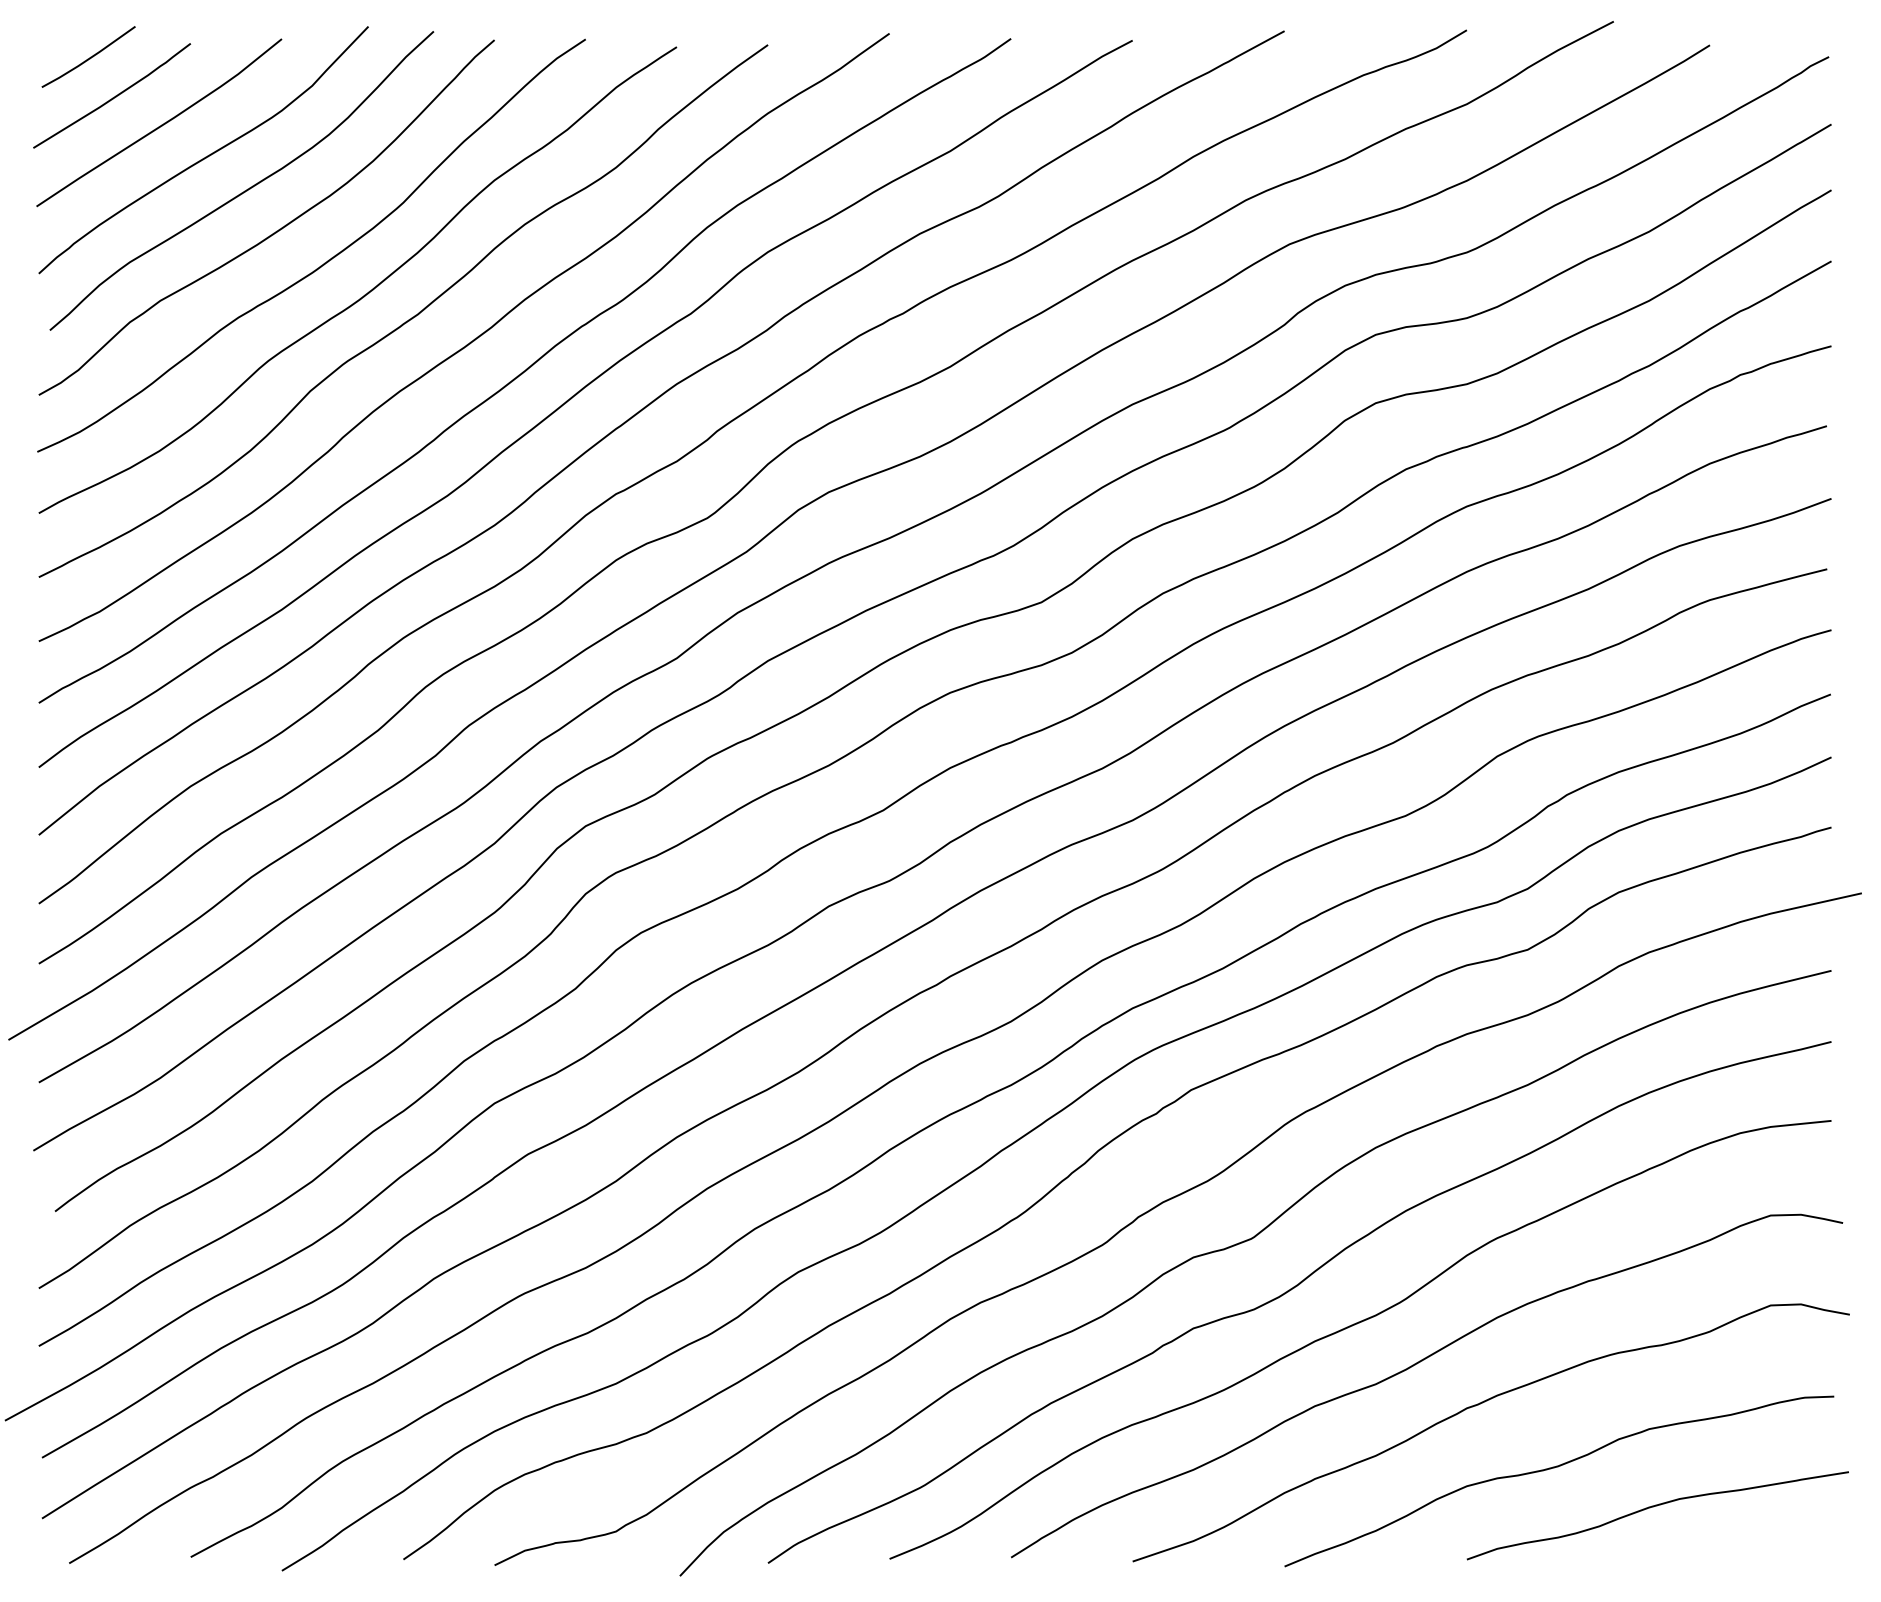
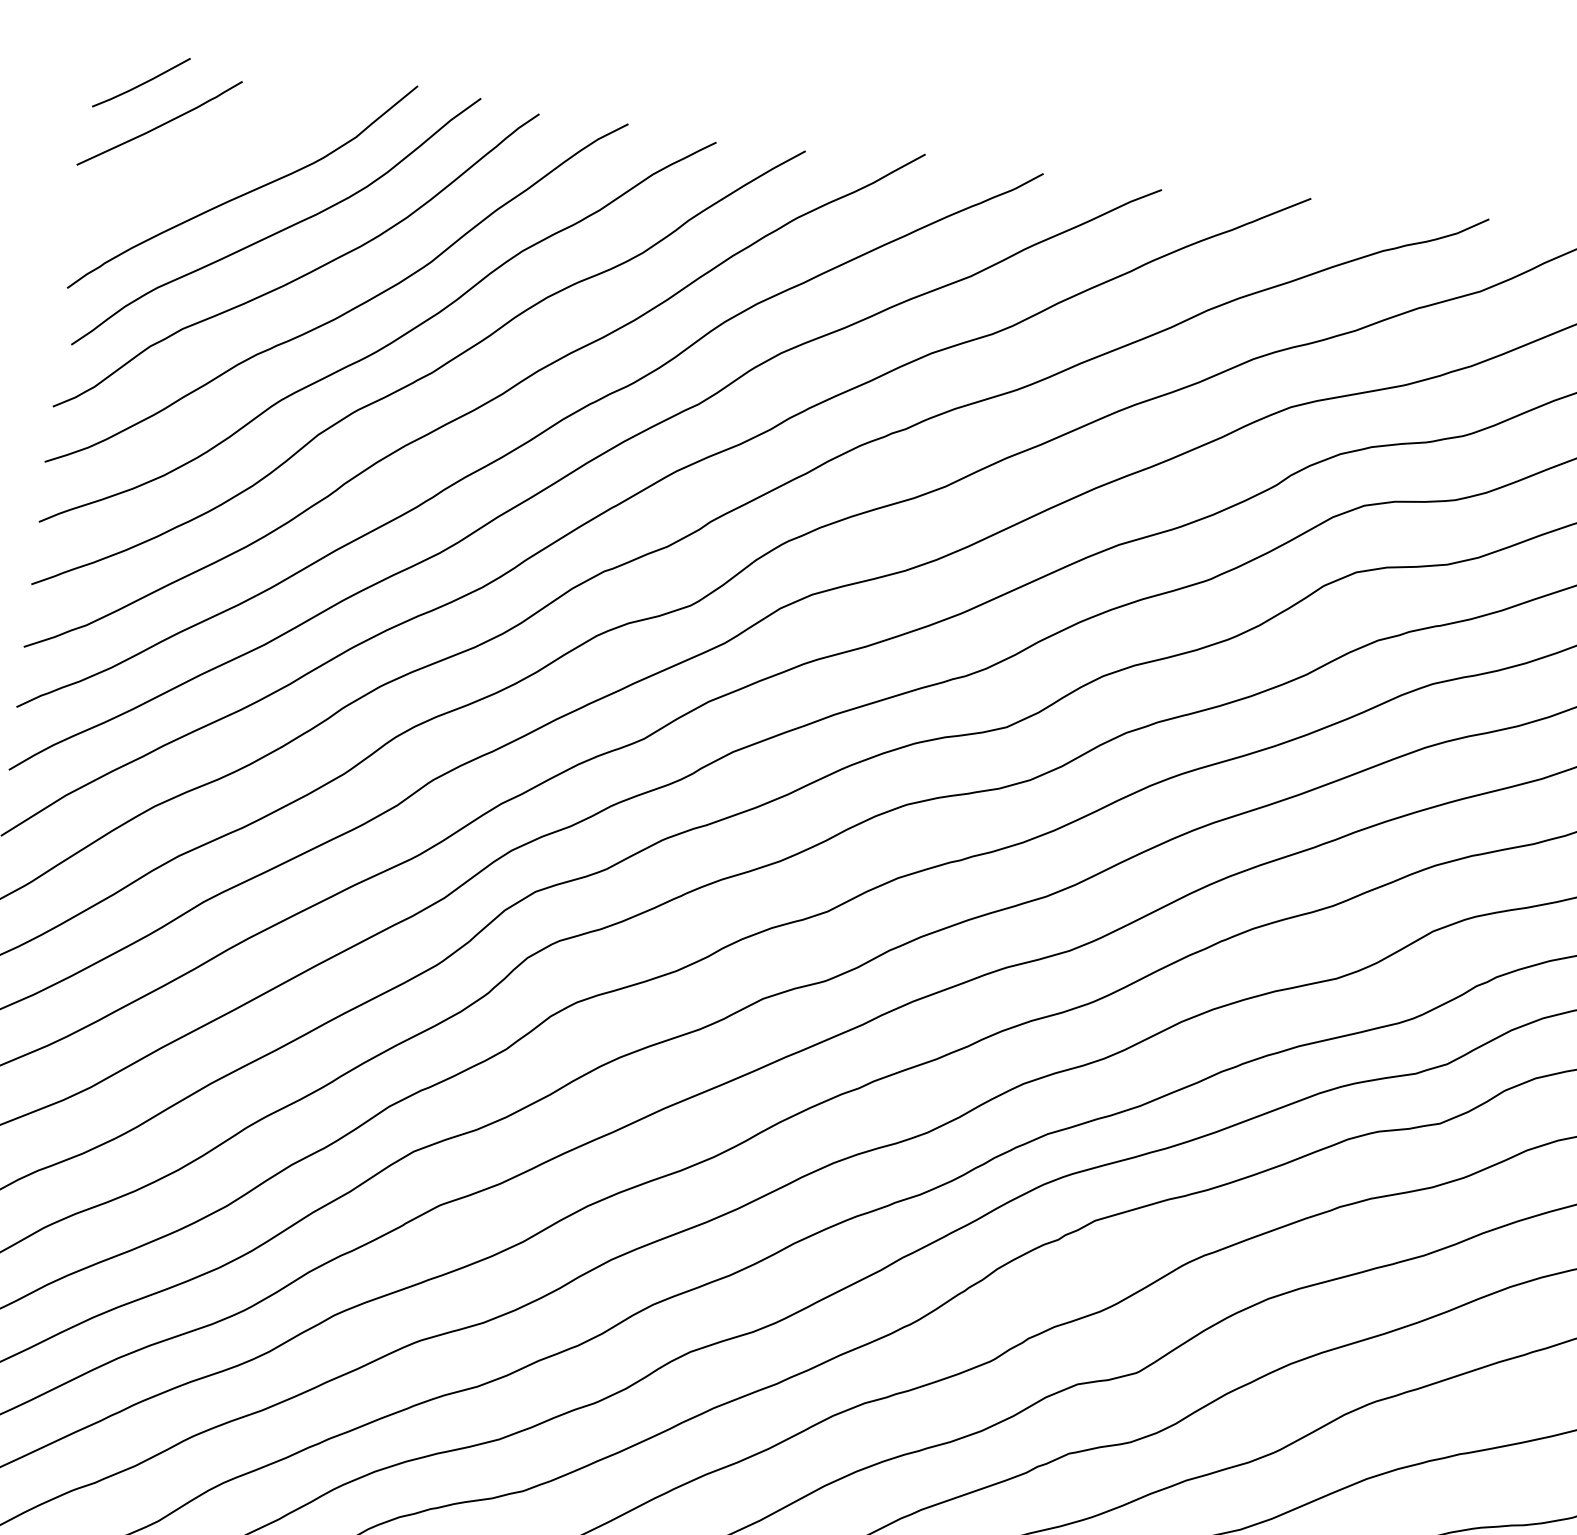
curve: (161, 124) -> (204, 157), removed

